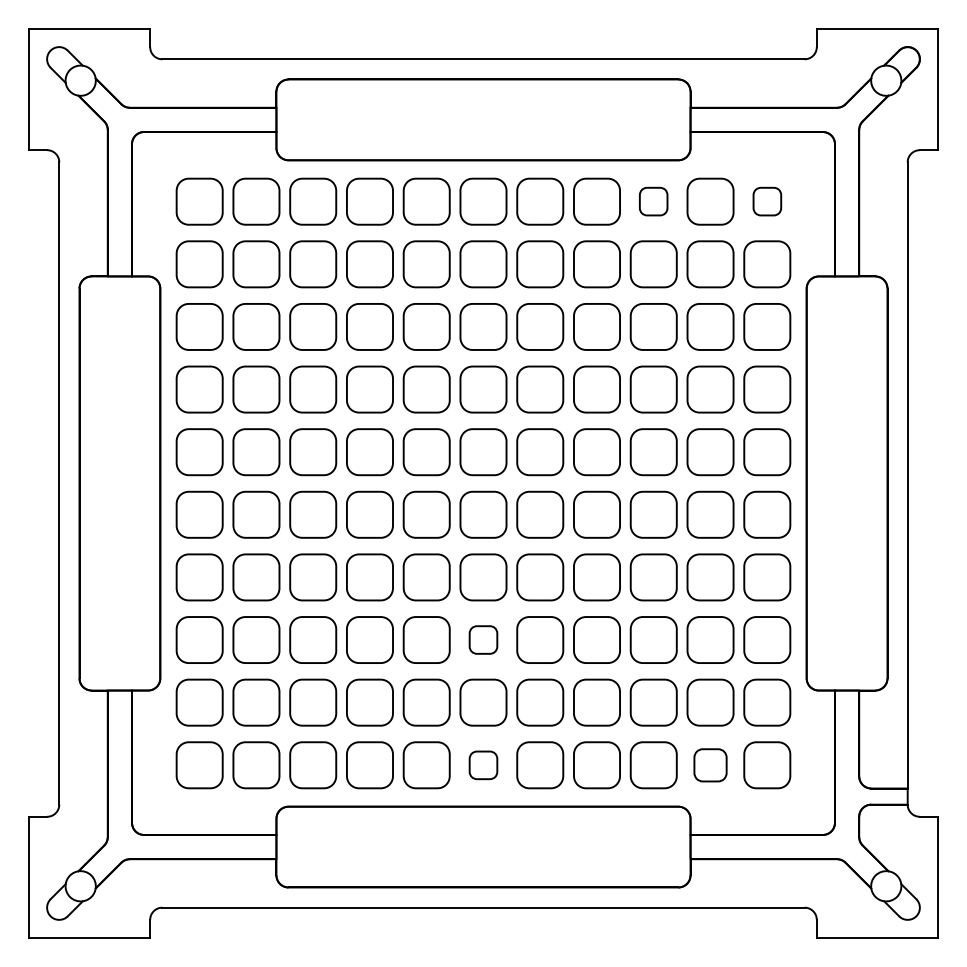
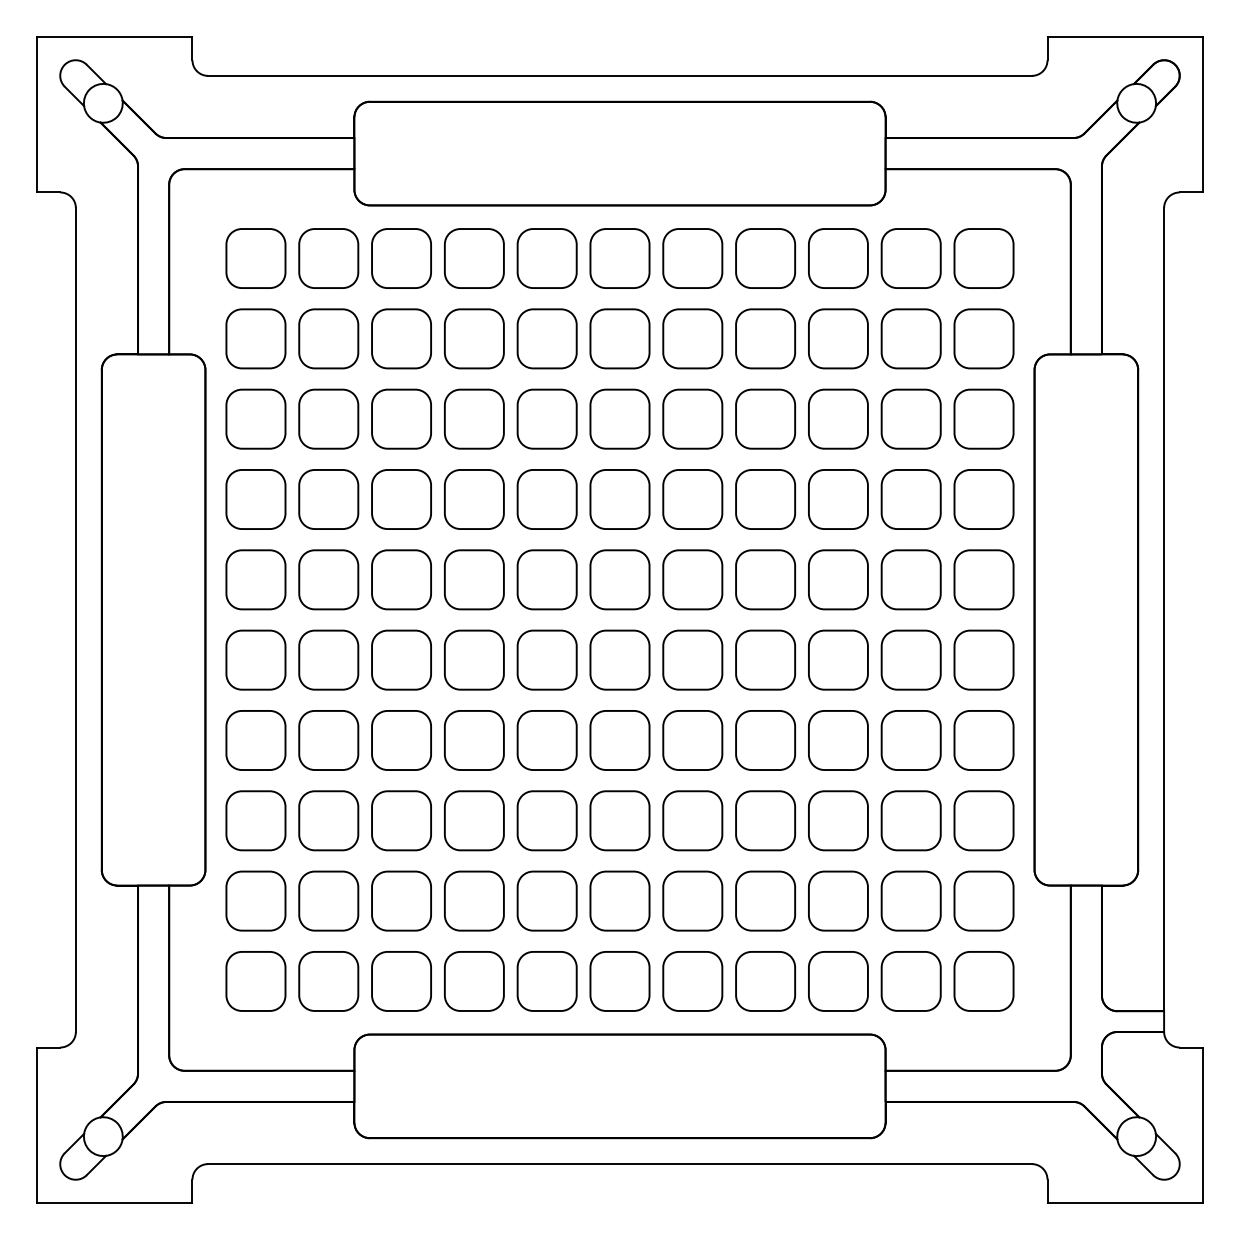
part: (653, 201) -> (838, 258), size x1.67
part: (767, 201) -> (984, 258), size x1.67
part: (483, 639) -> (620, 820), size x1.67
part: (483, 765) -> (620, 981), size x1.67
part: (710, 765) -> (911, 981), size x1.43

